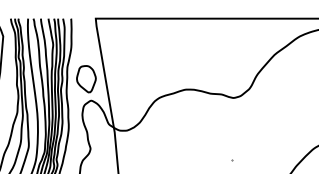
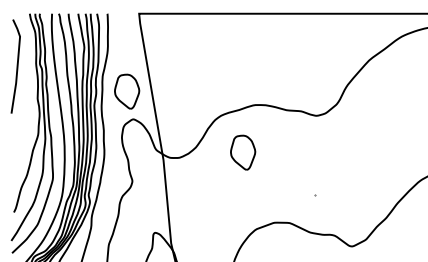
part: (176, 126) -> (243, 152), added

